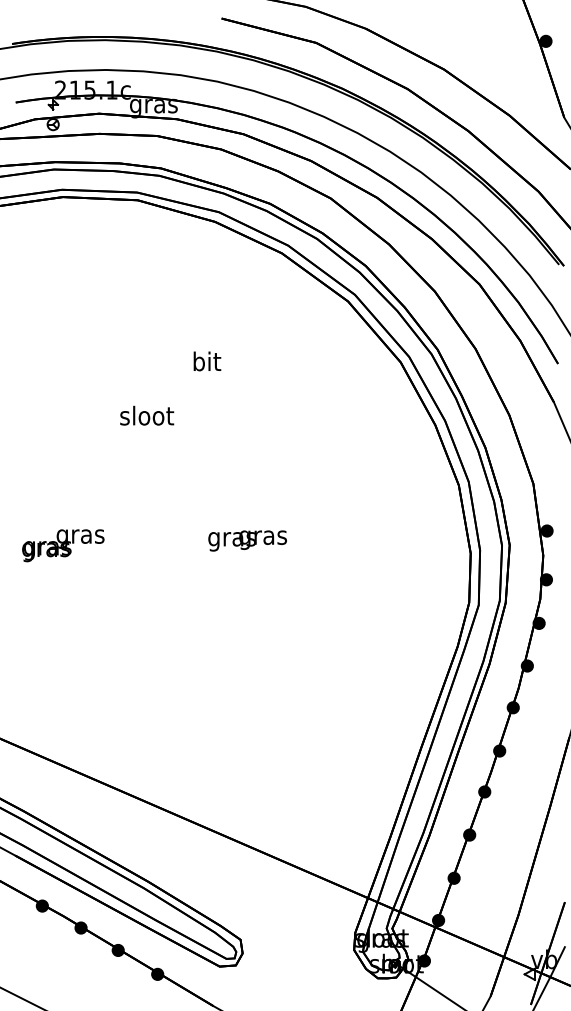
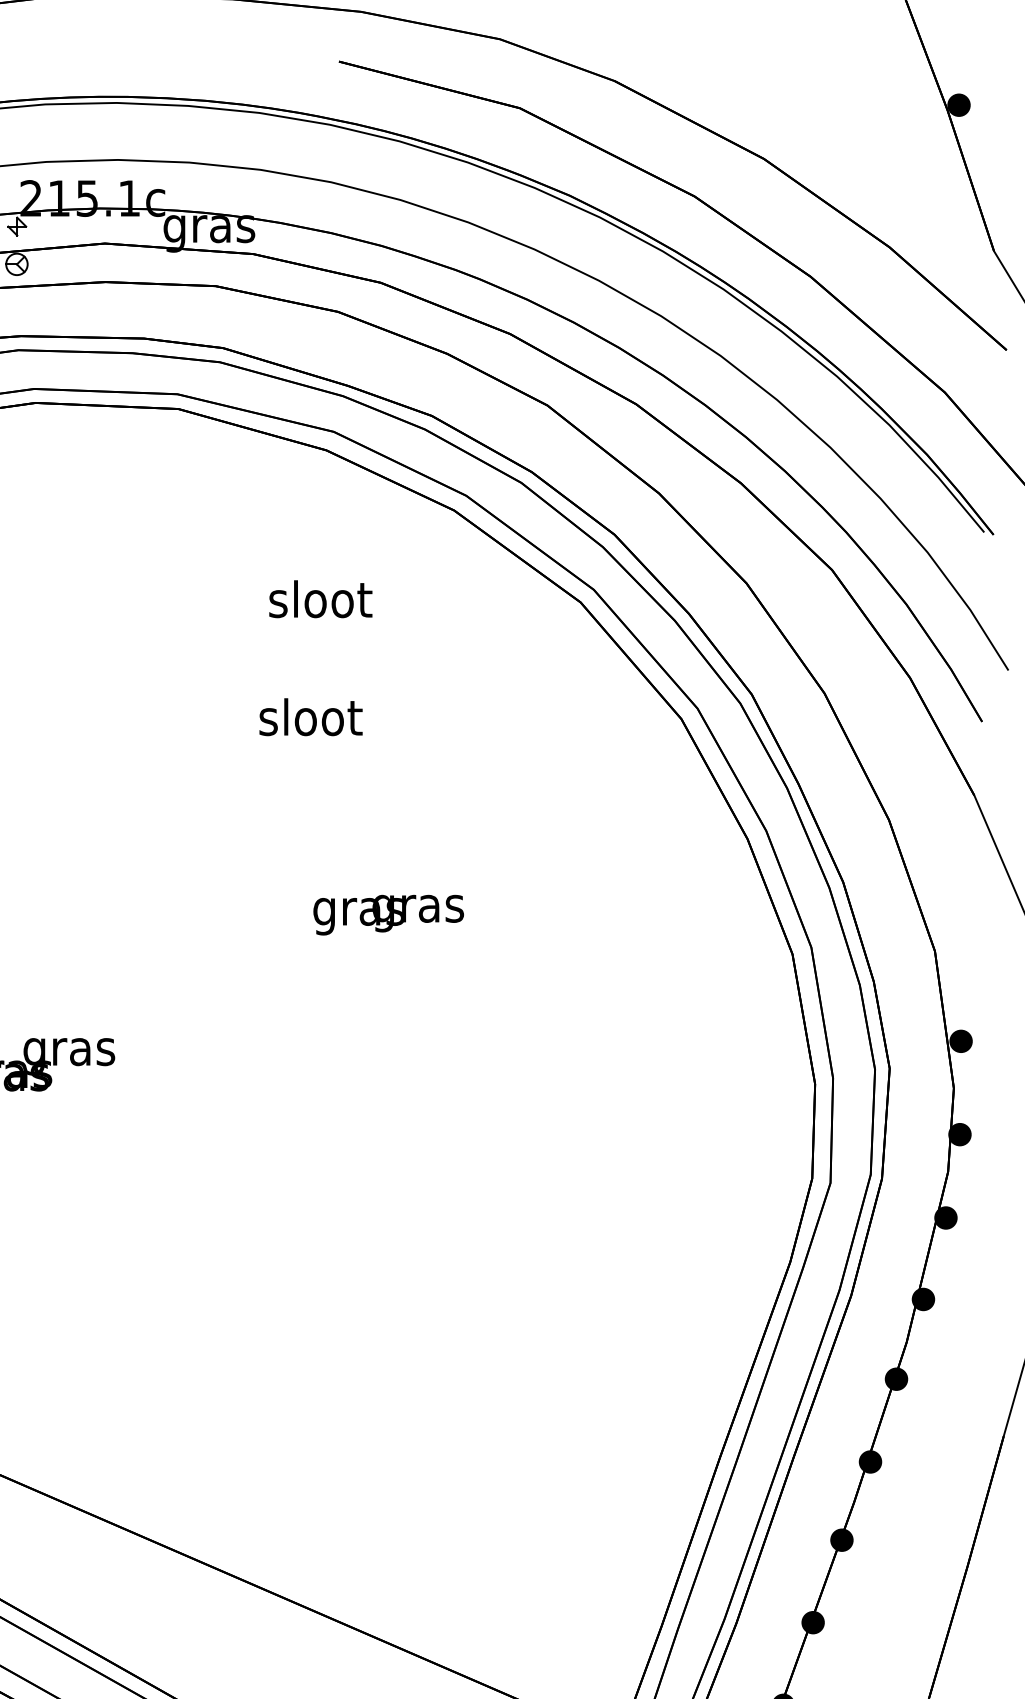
text: (206, 361) -> (310, 717), bit -> sloot
text: (147, 415) -> (321, 598), moved
text: (247, 540) -> (388, 914), moved

